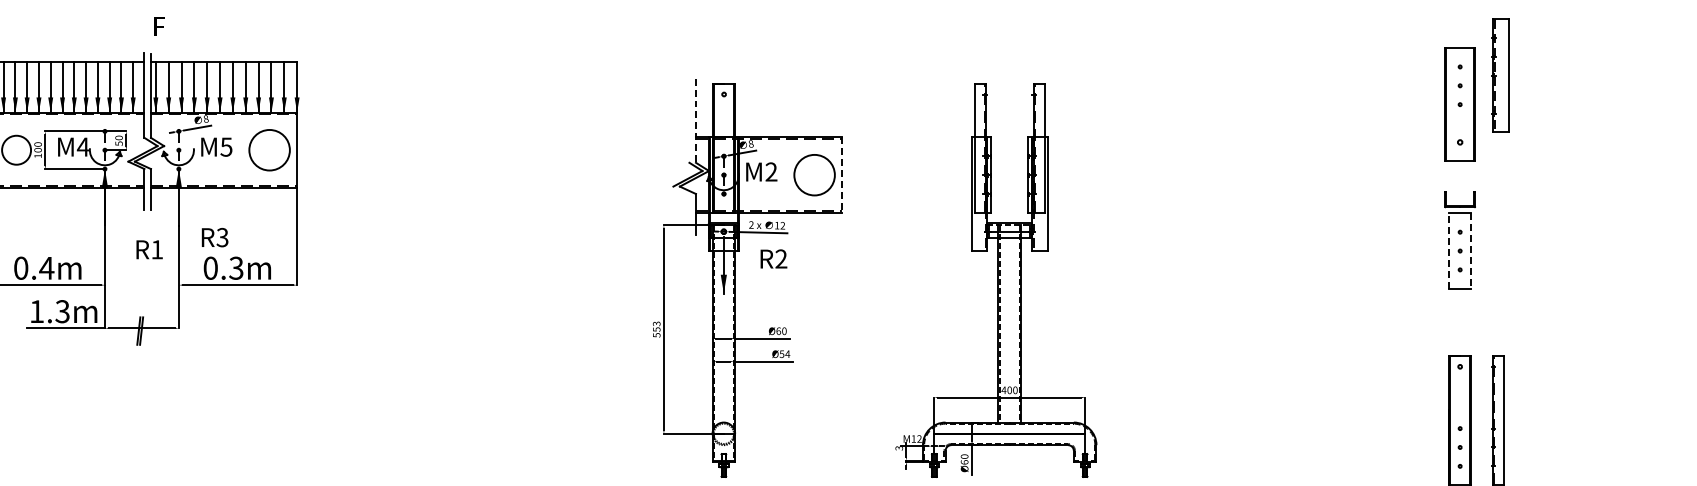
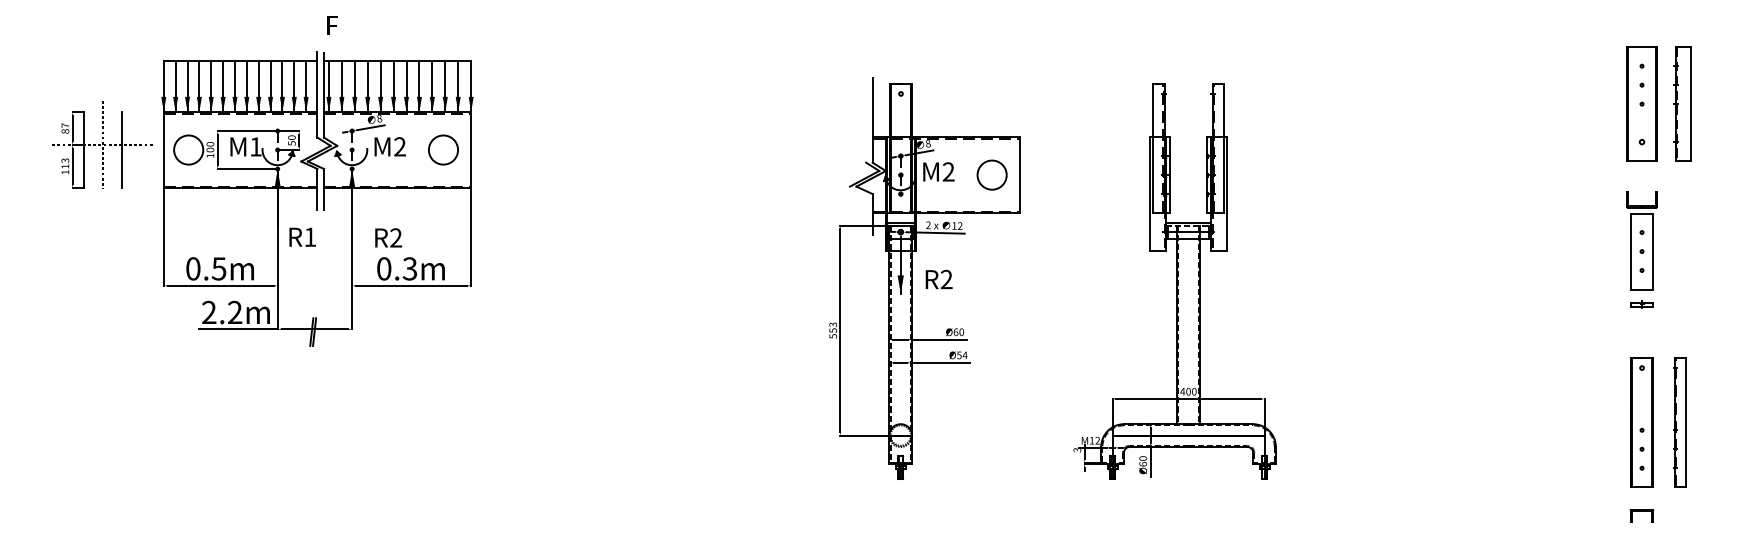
part: (1500, 75) -> (1682, 103), moved
line: (695, 120) -> (872, 120), dashed -> solid
text: (82, 146) -> (255, 146), M4 -> M1
text: (226, 146) -> (400, 146), M5 -> M2
circle: (269, 149) -> (443, 149), size x0.71
circle: (813, 174) -> (991, 174), size x0.71
line: (841, 175) -> (1019, 175), dashed -> solid
text: (222, 237) -> (396, 237), R3 -> R2
text: (149, 249) -> (302, 236), moved
line: (1448, 251) -> (1630, 251), dashed -> solid
line: (1471, 251) -> (1653, 251), dashed -> solid
text: (773, 258) -> (938, 279), moved
text: (46, 267) -> (218, 268), 0.4m -> 0.5m
part: (1459, 303) -> (1641, 304), added
text: (50, 311) -> (222, 312), 1.3m -> 2.2m

